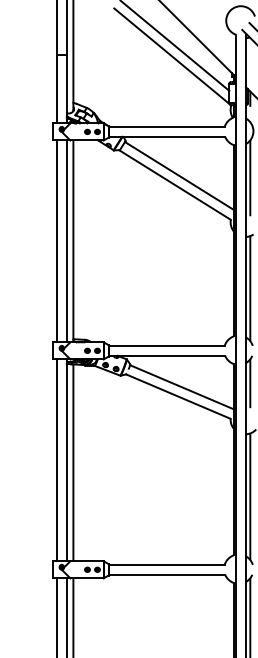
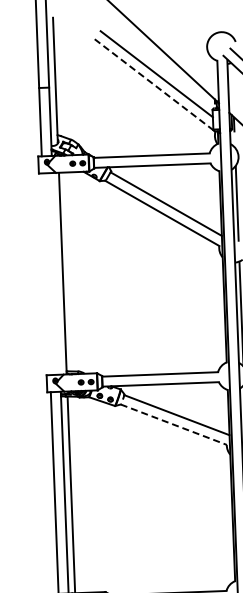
line: (171, 56) -> (153, 85), solid -> dashed
line: (56, 241) -> (45, 274), removed
line: (66, 241) -> (55, 273), removed
line: (178, 396) -> (173, 424), solid -> dashed

